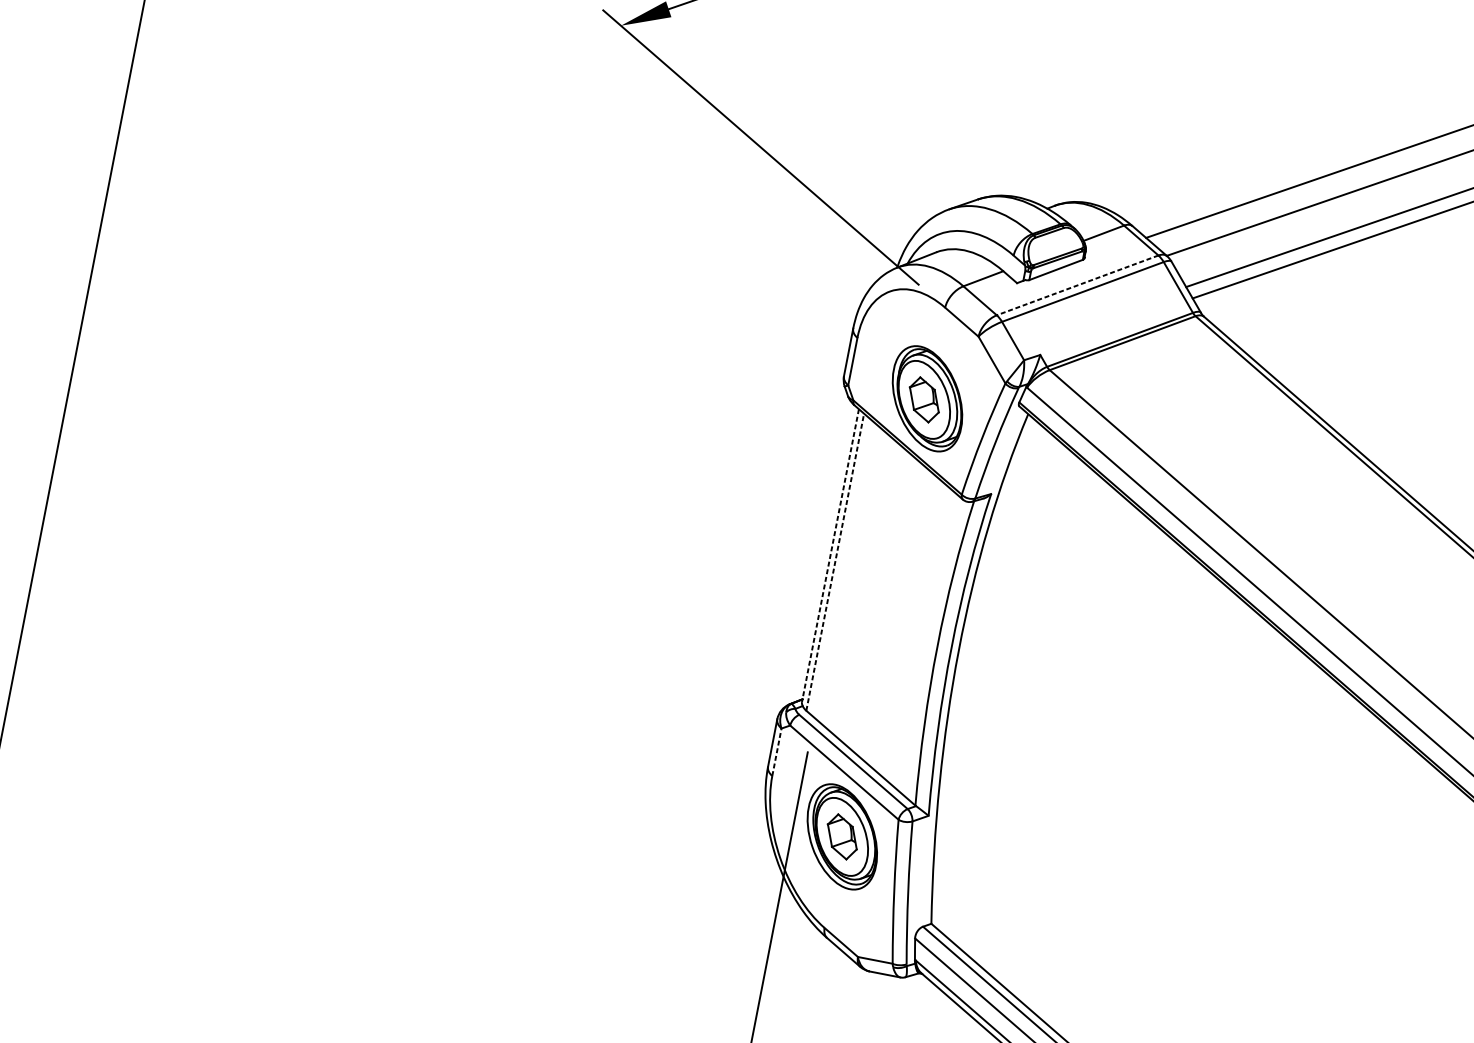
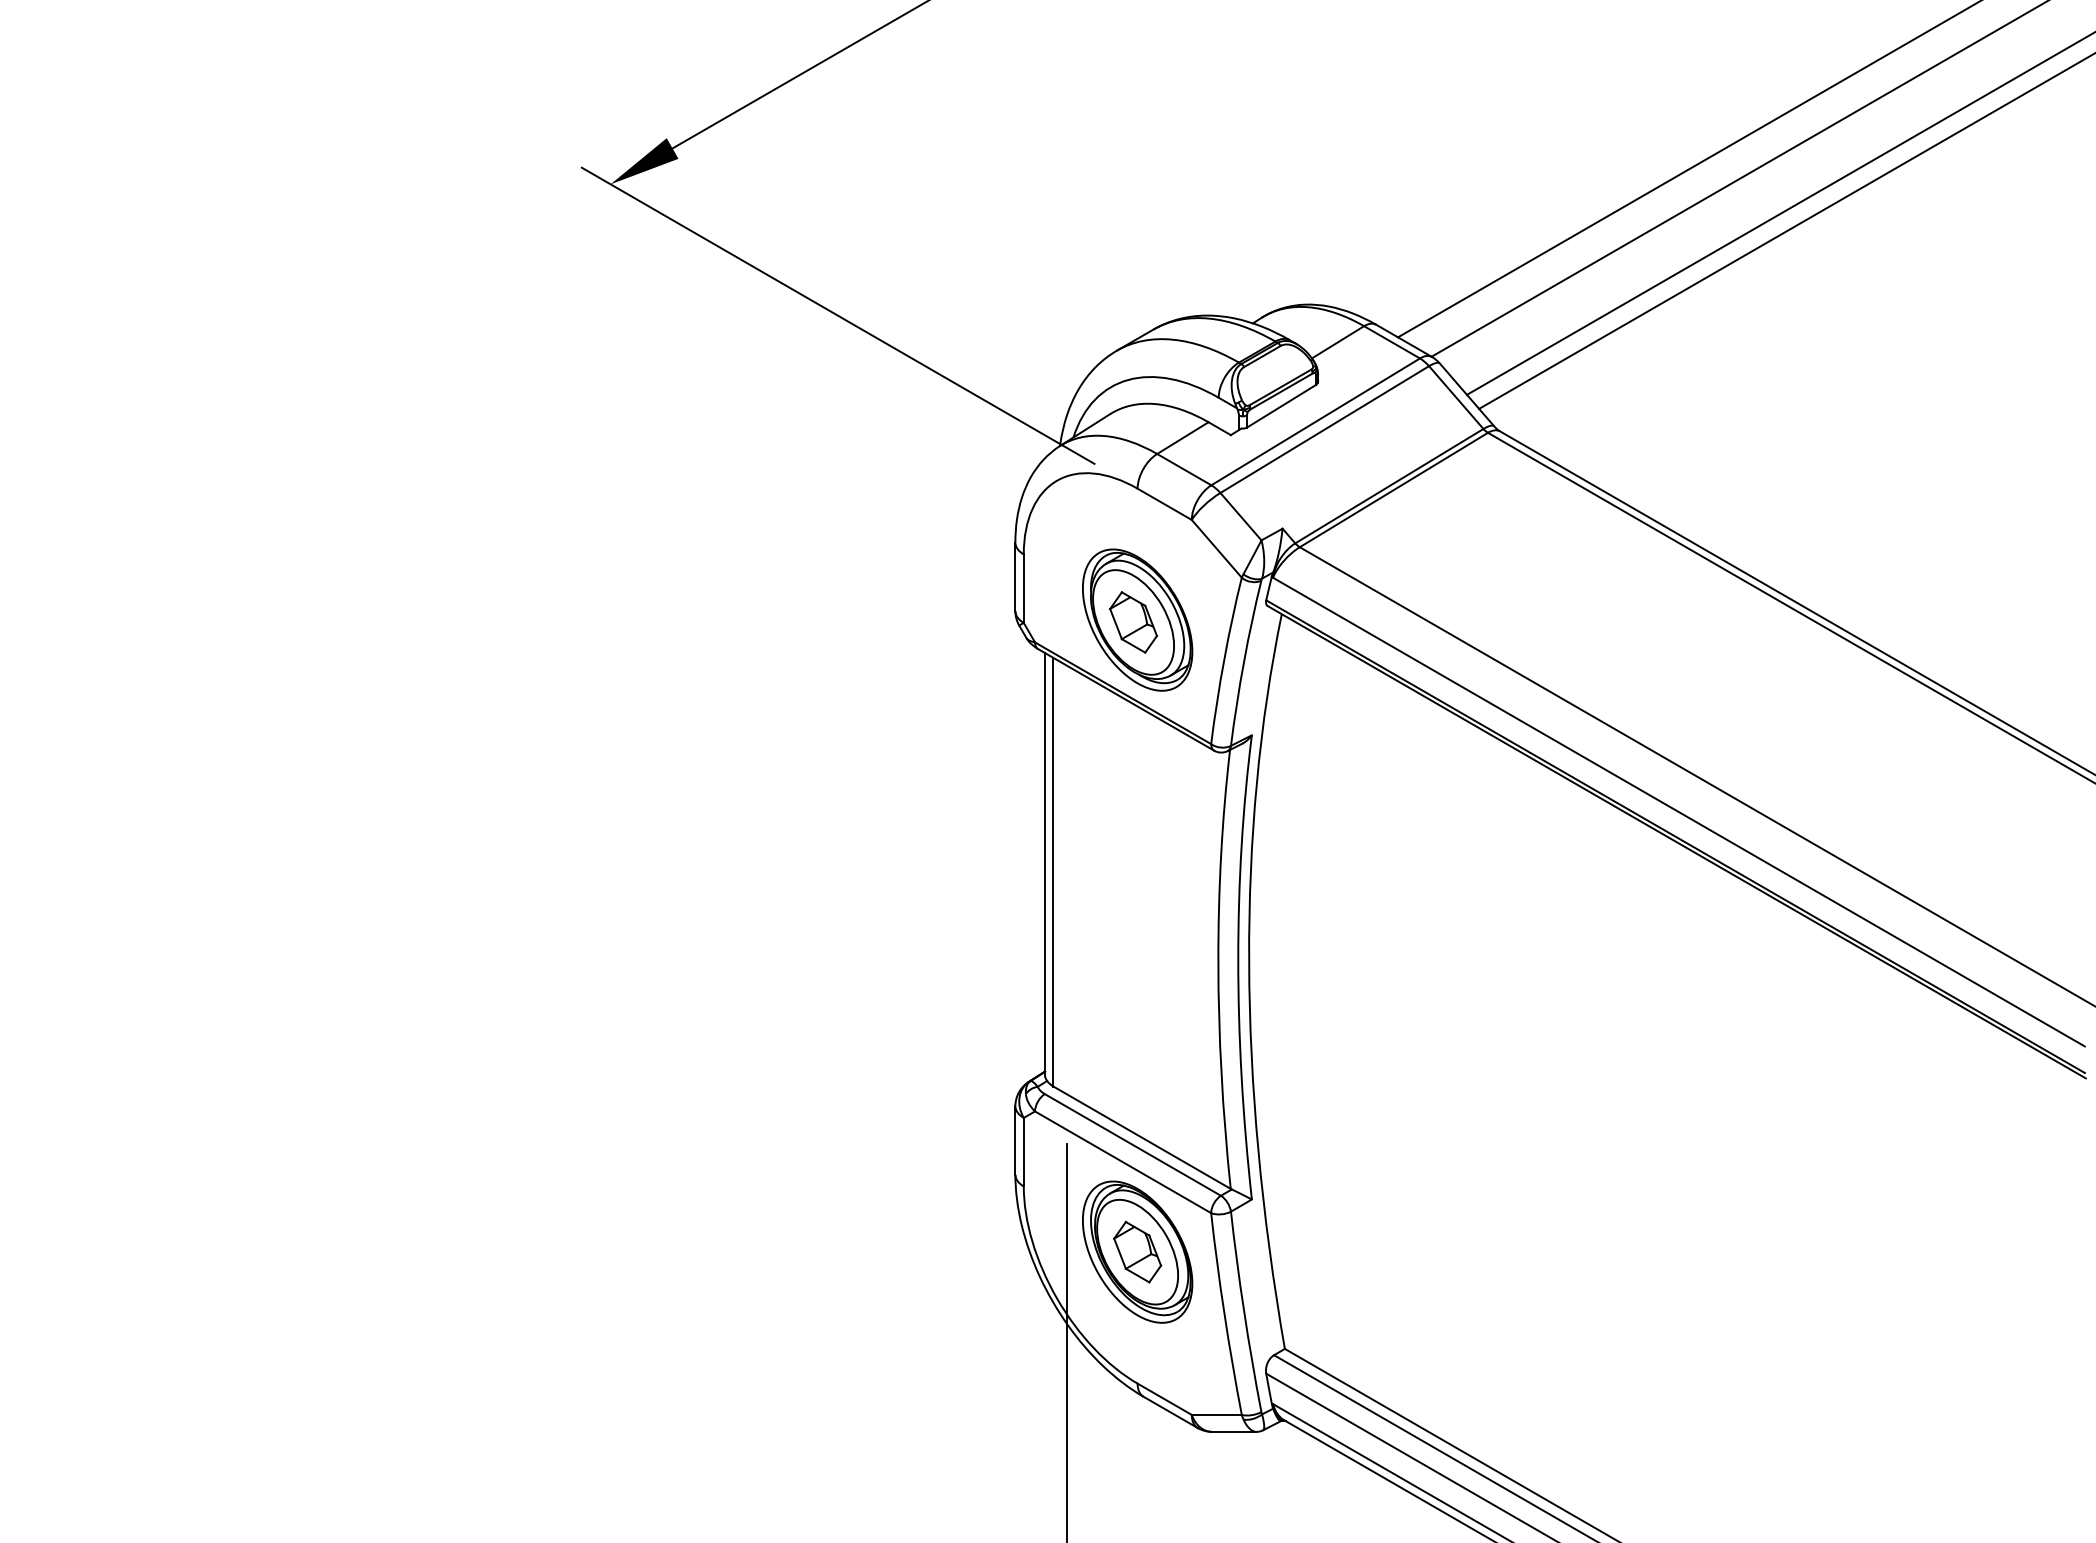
line: (1077, 285) -> (1315, 422), dashed -> solid
line: (830, 555) -> (1045, 864), dashed -> solid
line: (835, 561) -> (1053, 871), dashed -> solid
line: (776, 751) -> (1023, 1151), dashed -> solid

